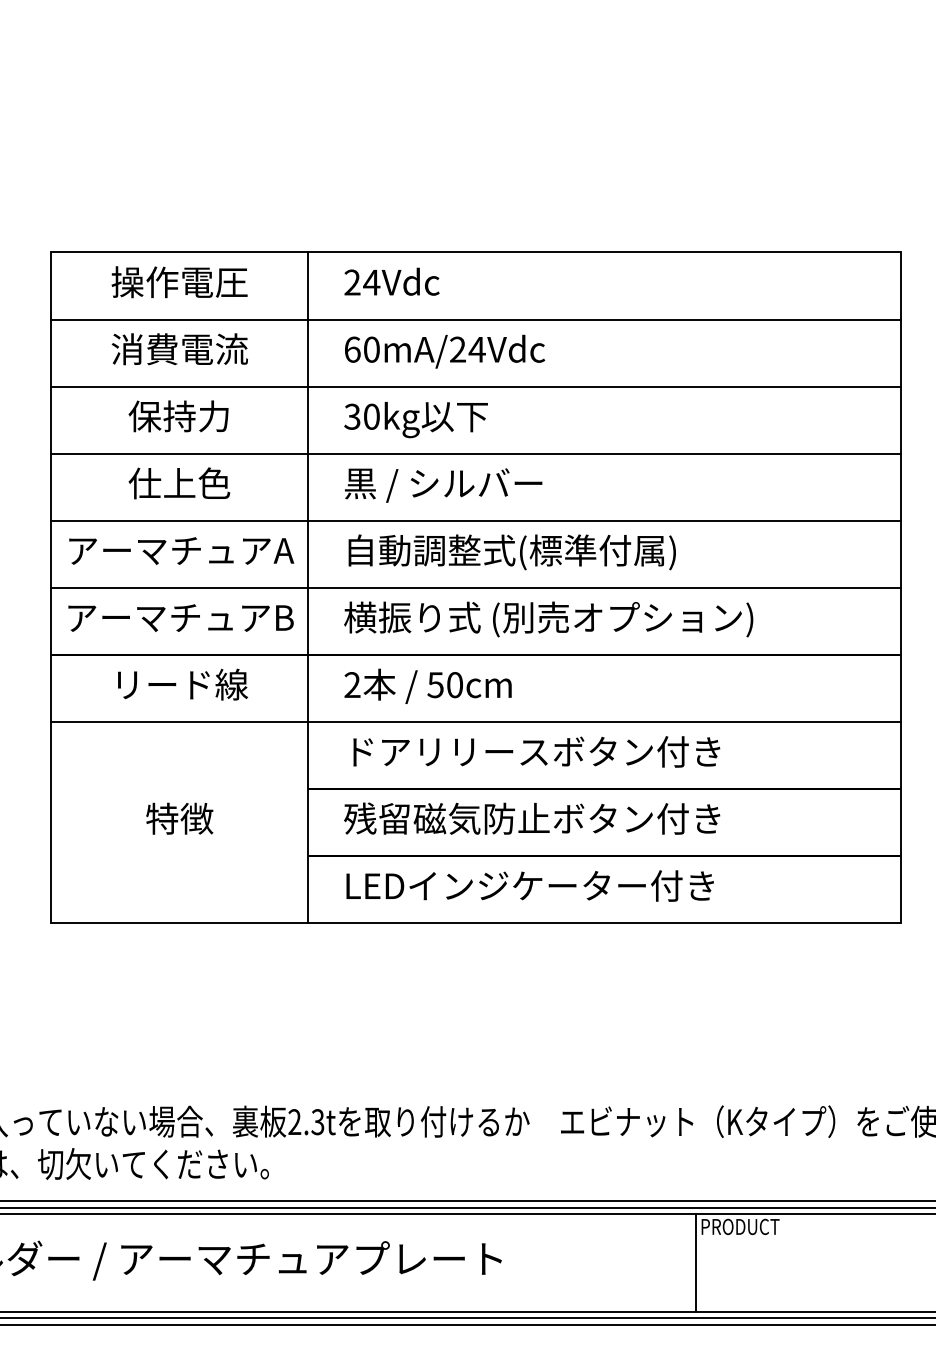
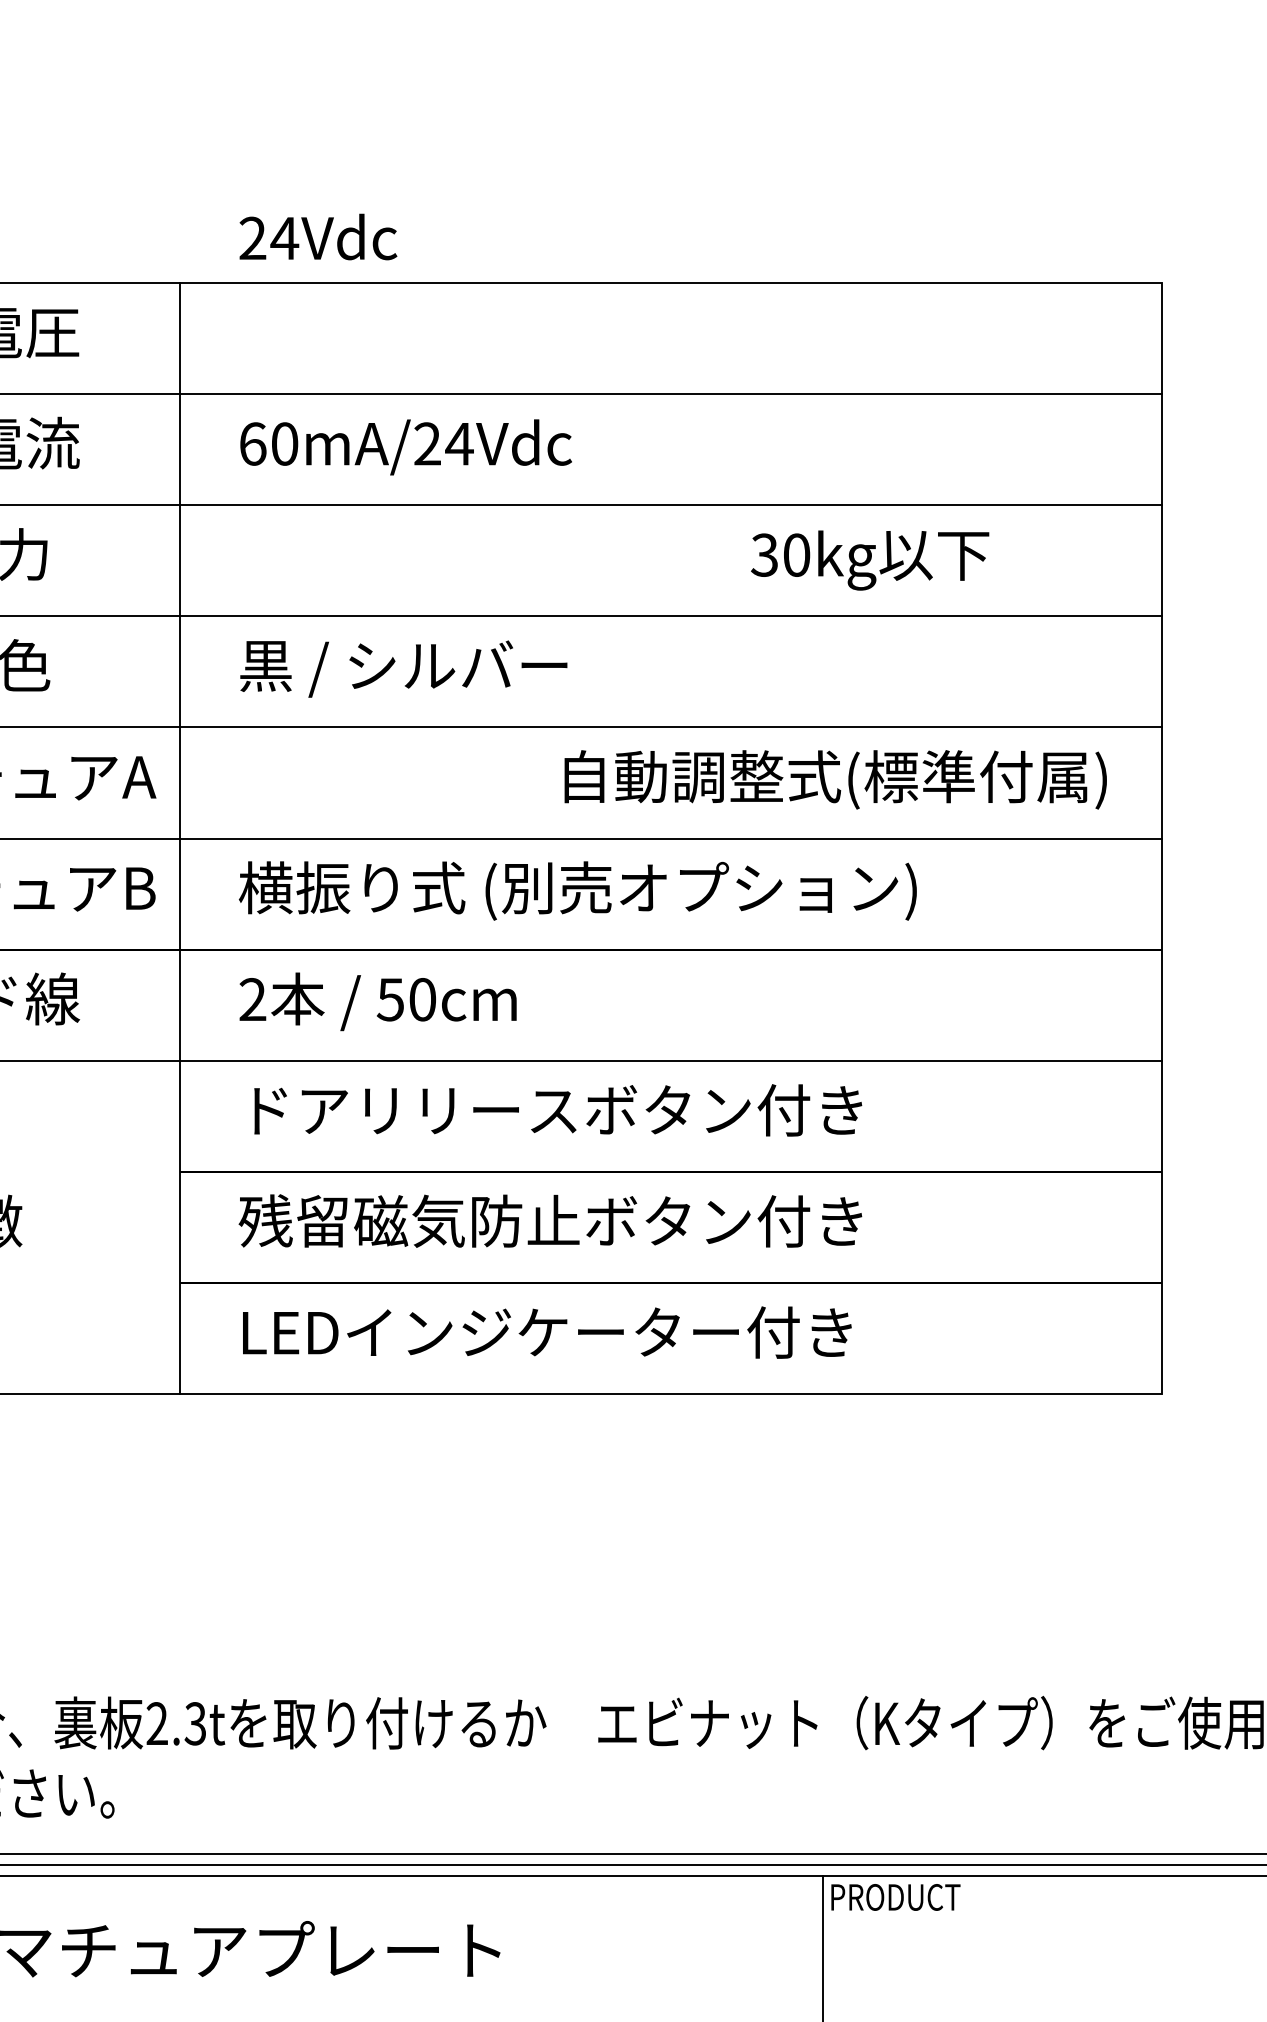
text: (391, 281) -> (317, 236), moved
text: (415, 420) -> (869, 561), moved
text: (511, 552) -> (834, 780), moved

